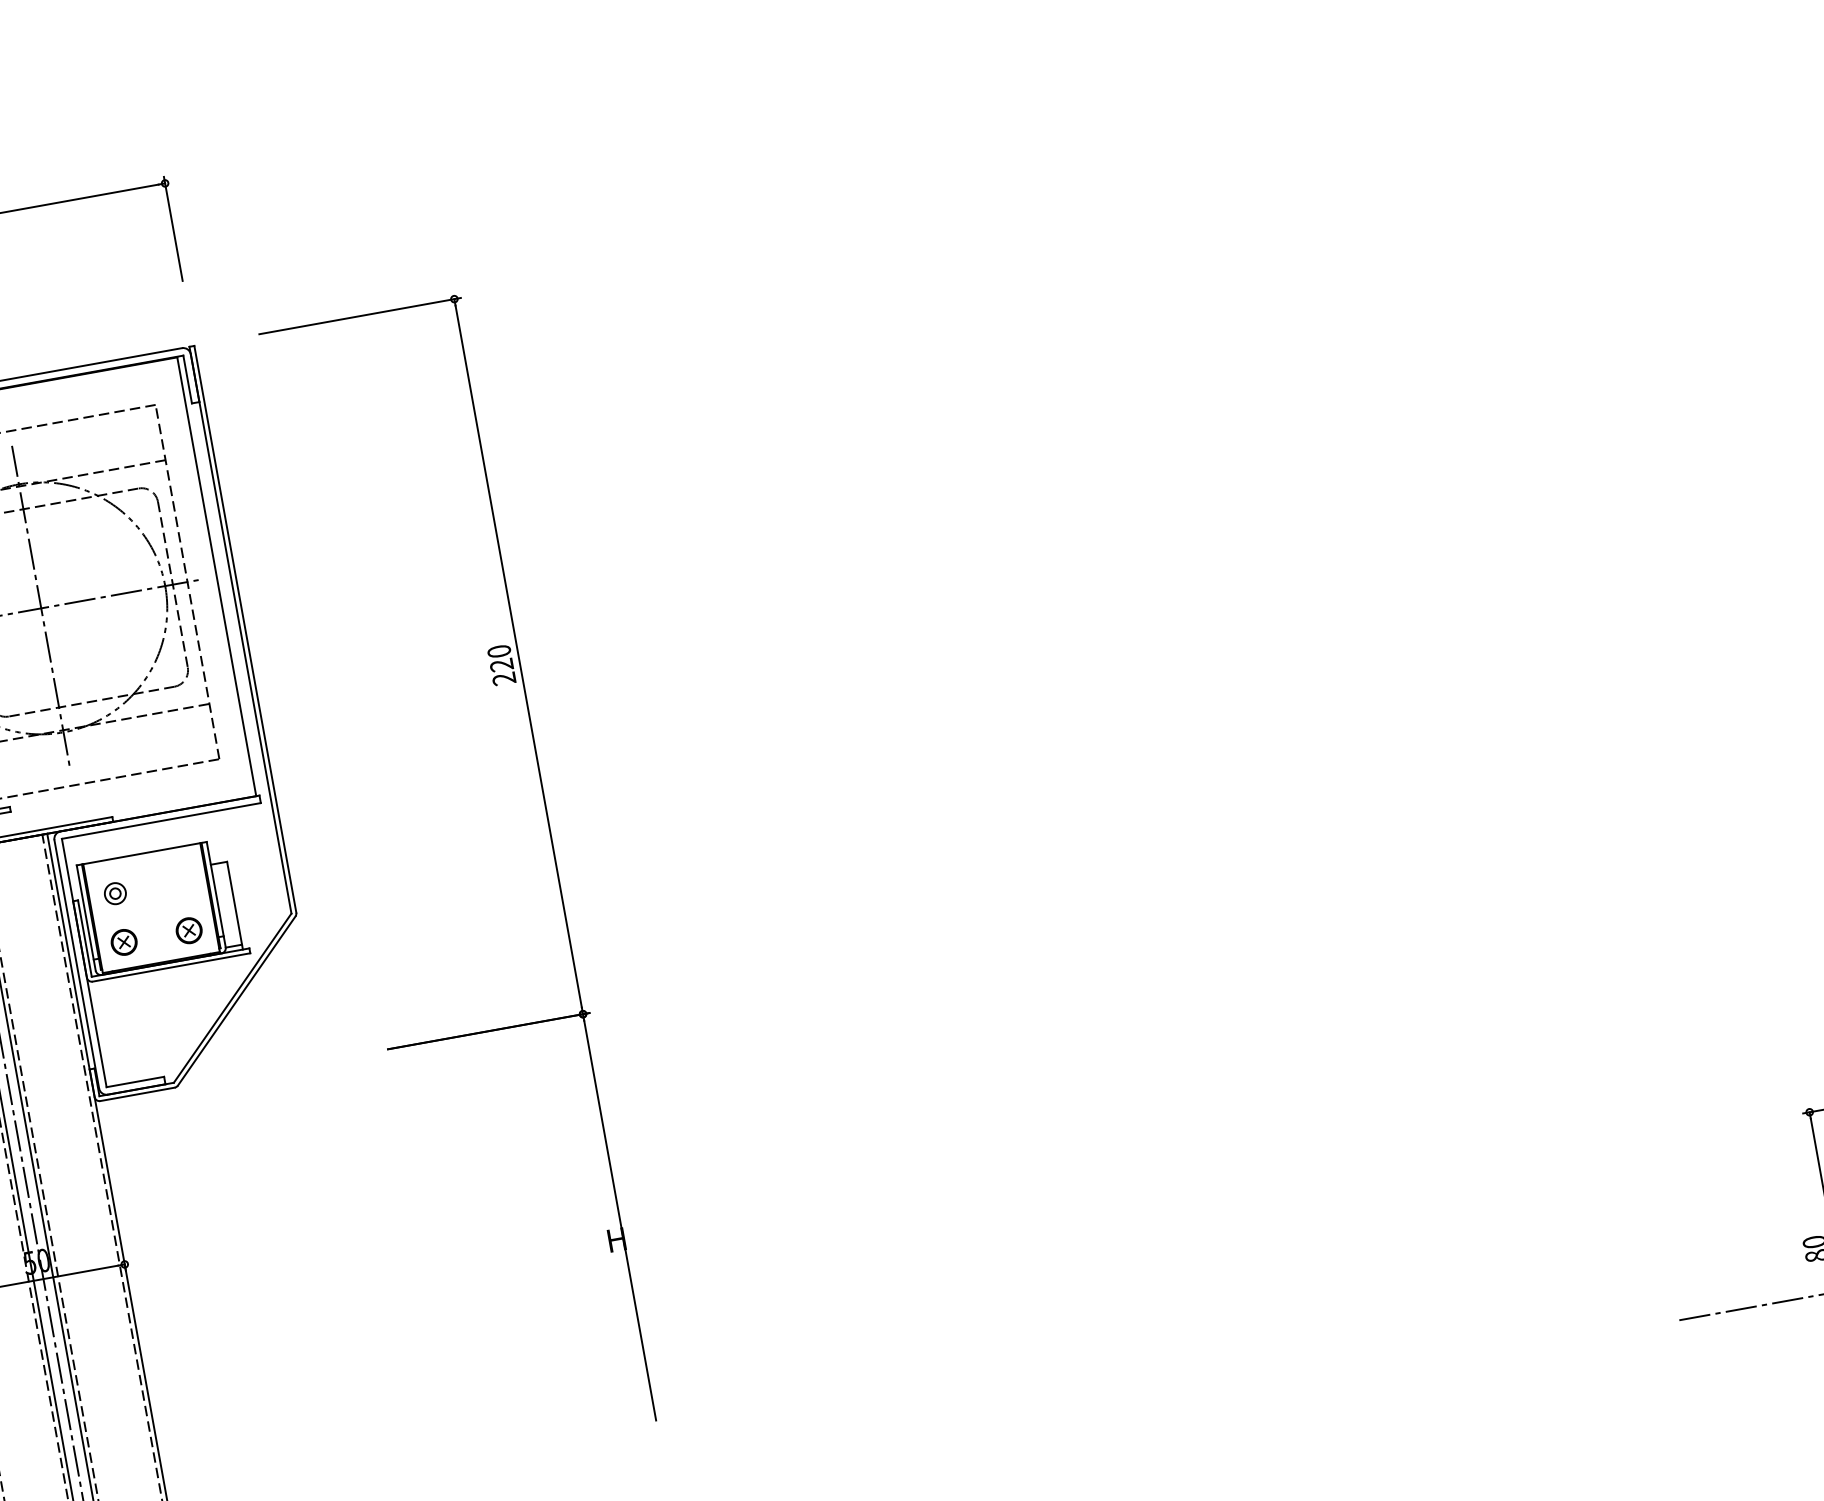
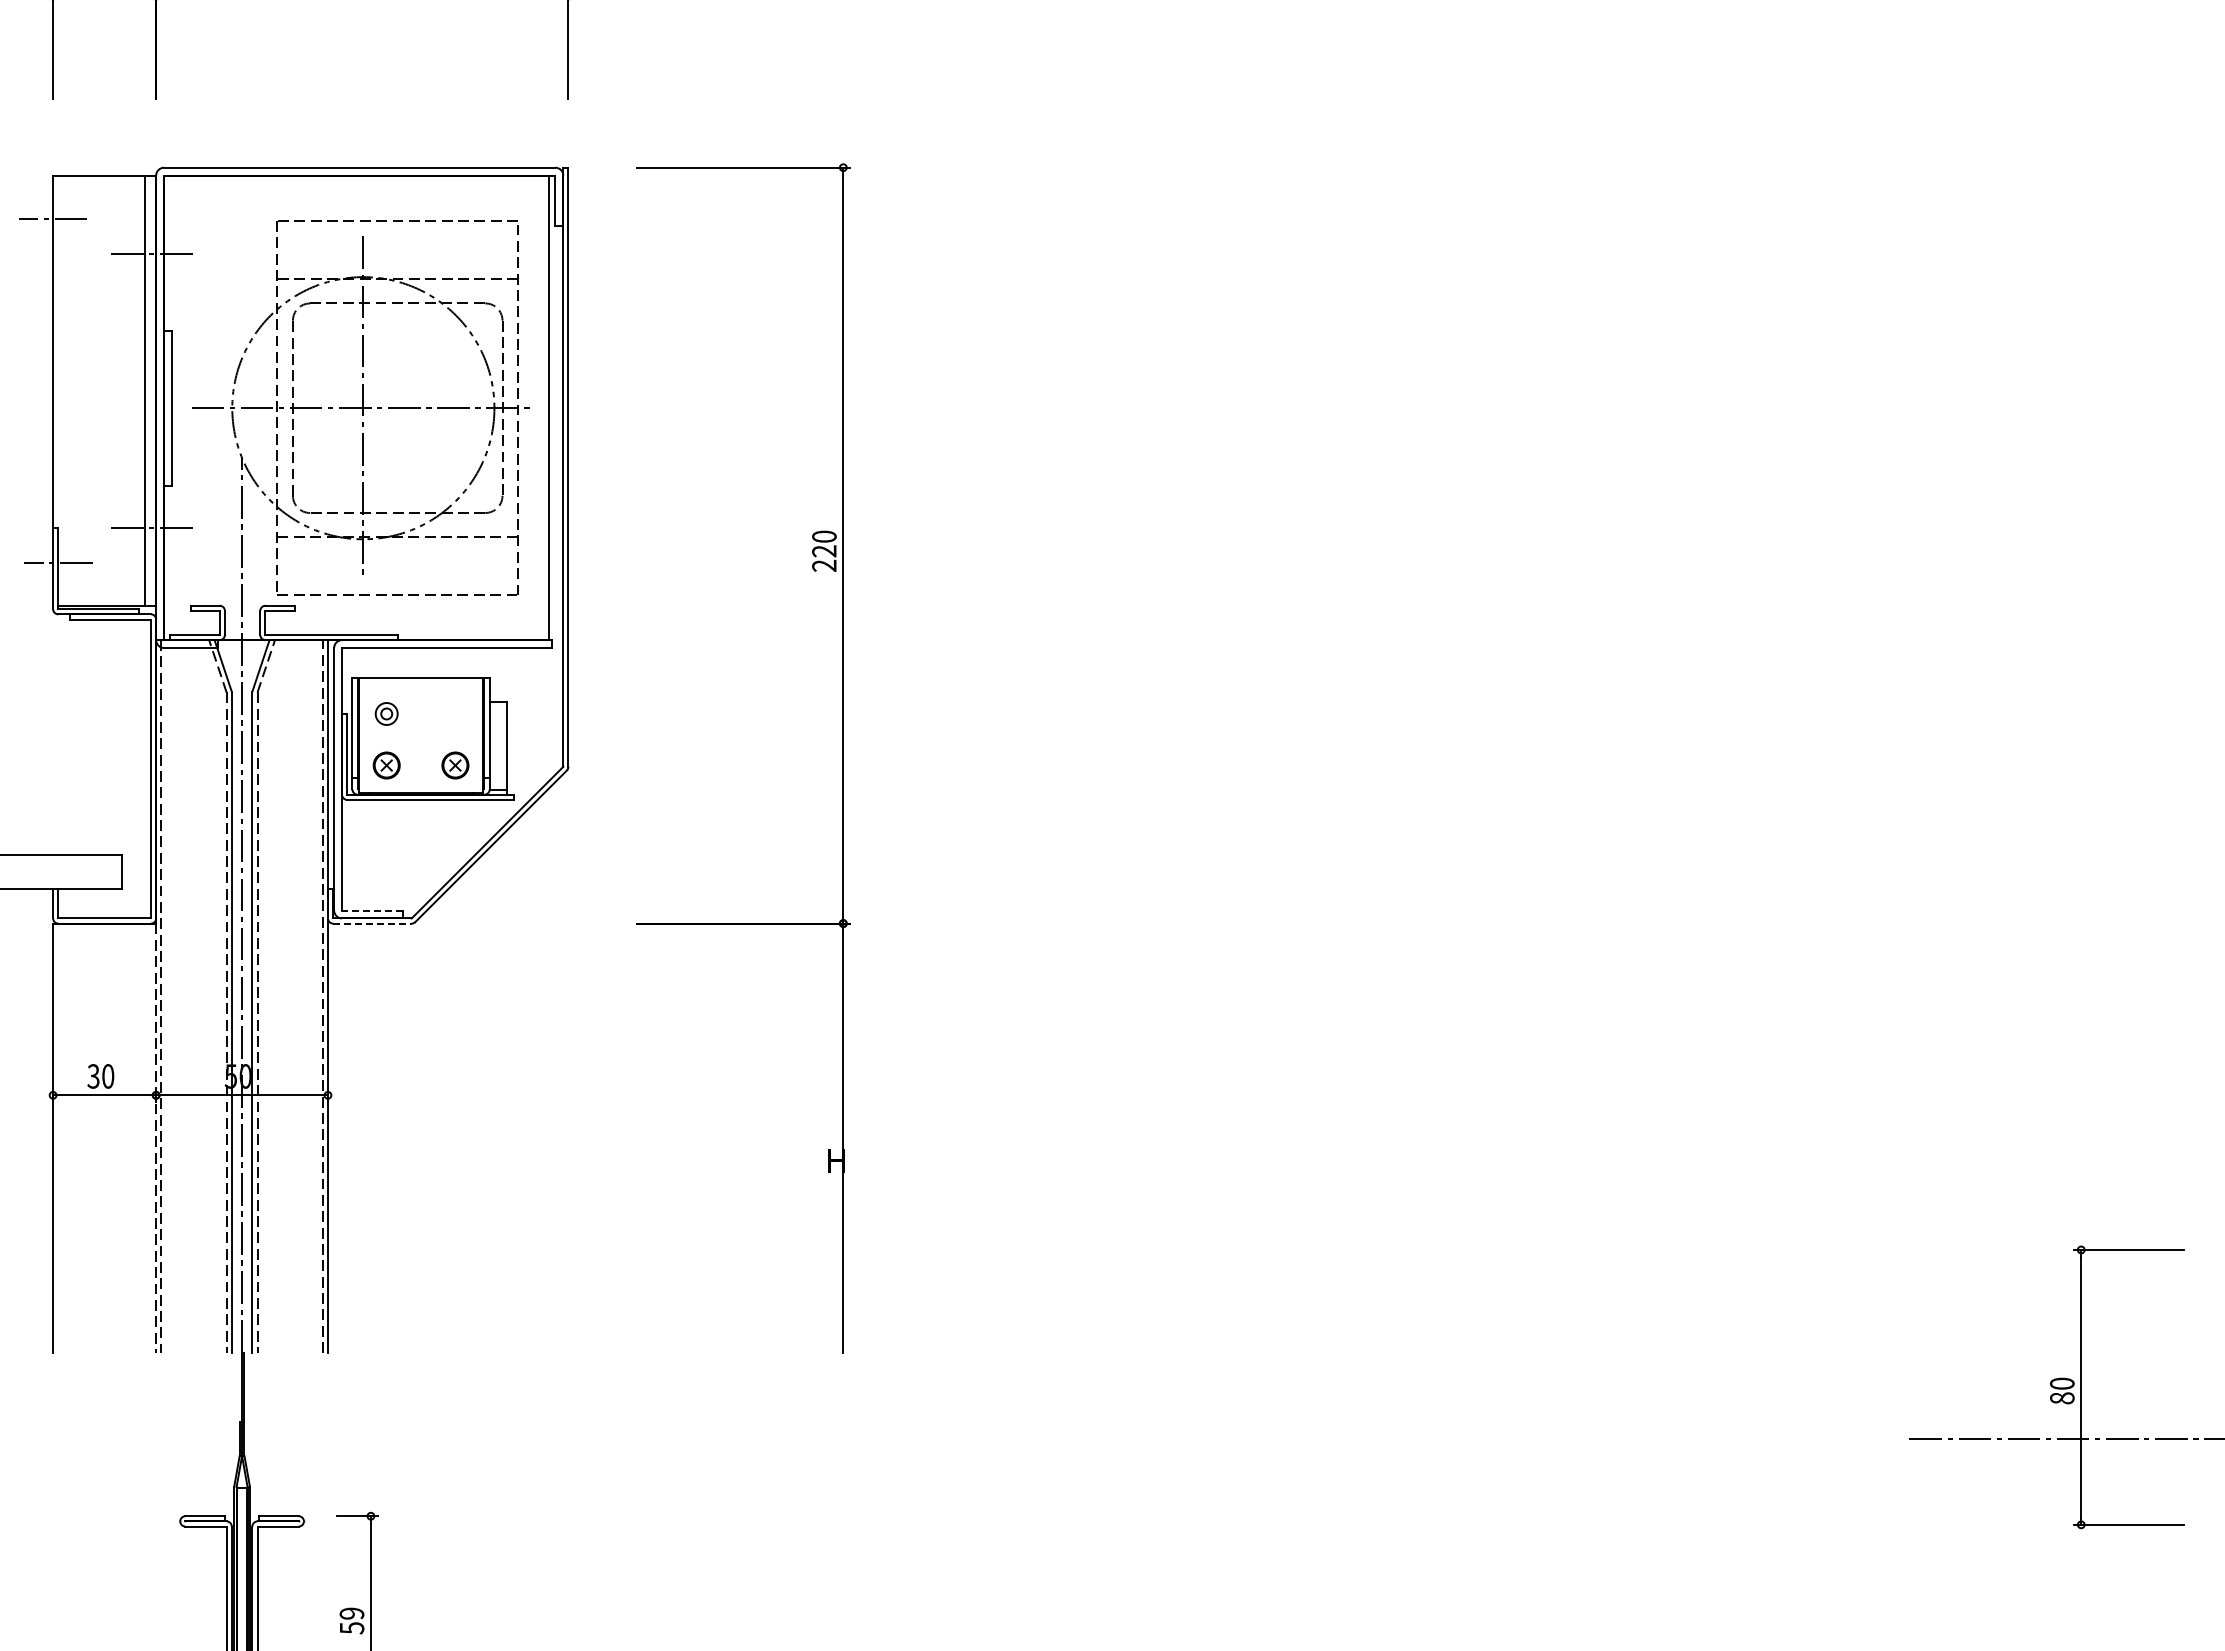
line: (134, 1082) -> (371, 910), solid -> dashed
line: (137, 1094) -> (372, 923), solid -> dashed

